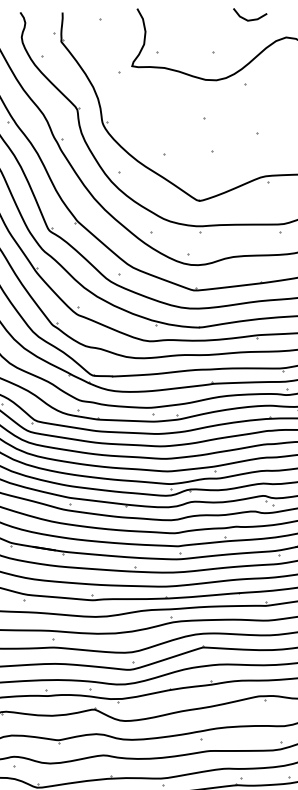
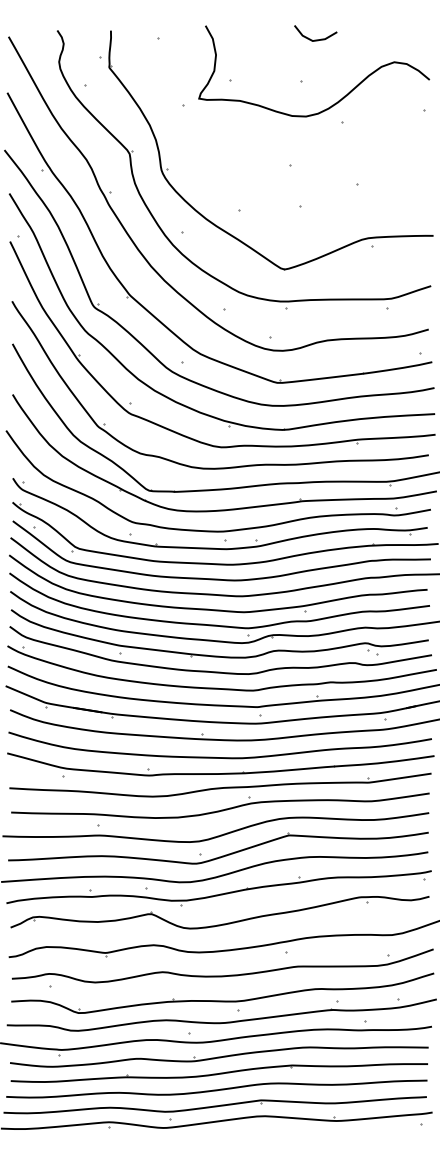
line: (250, 19) -> (315, 39), moved

